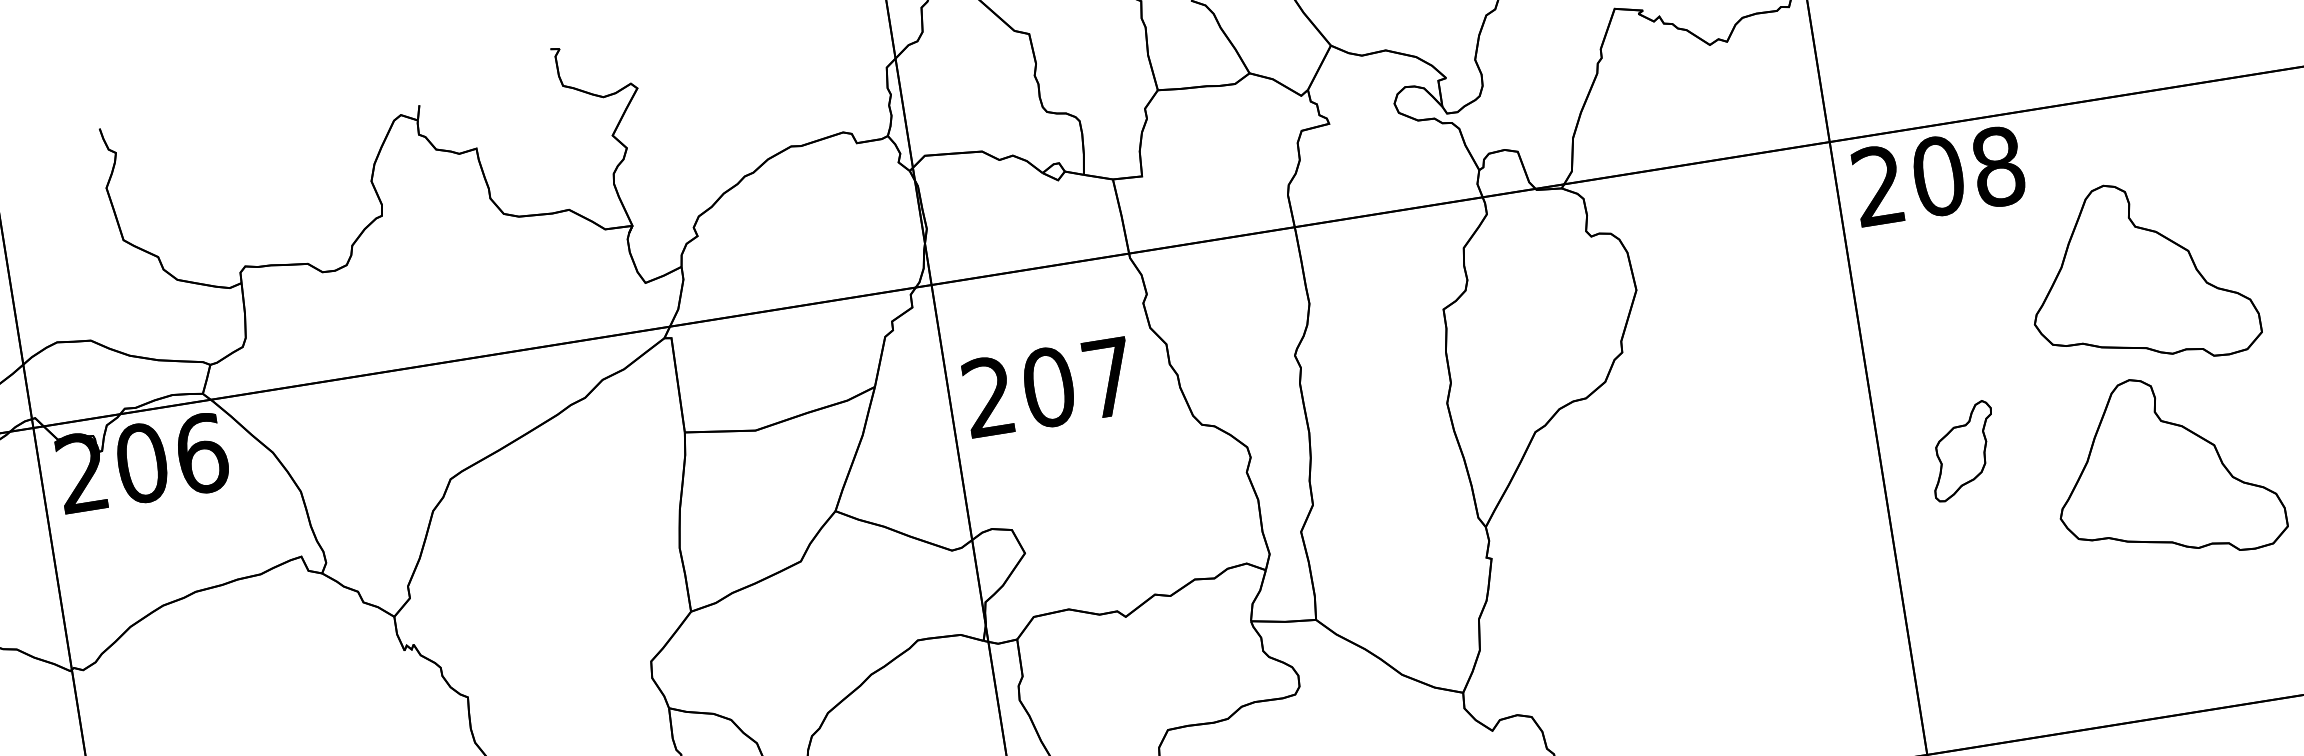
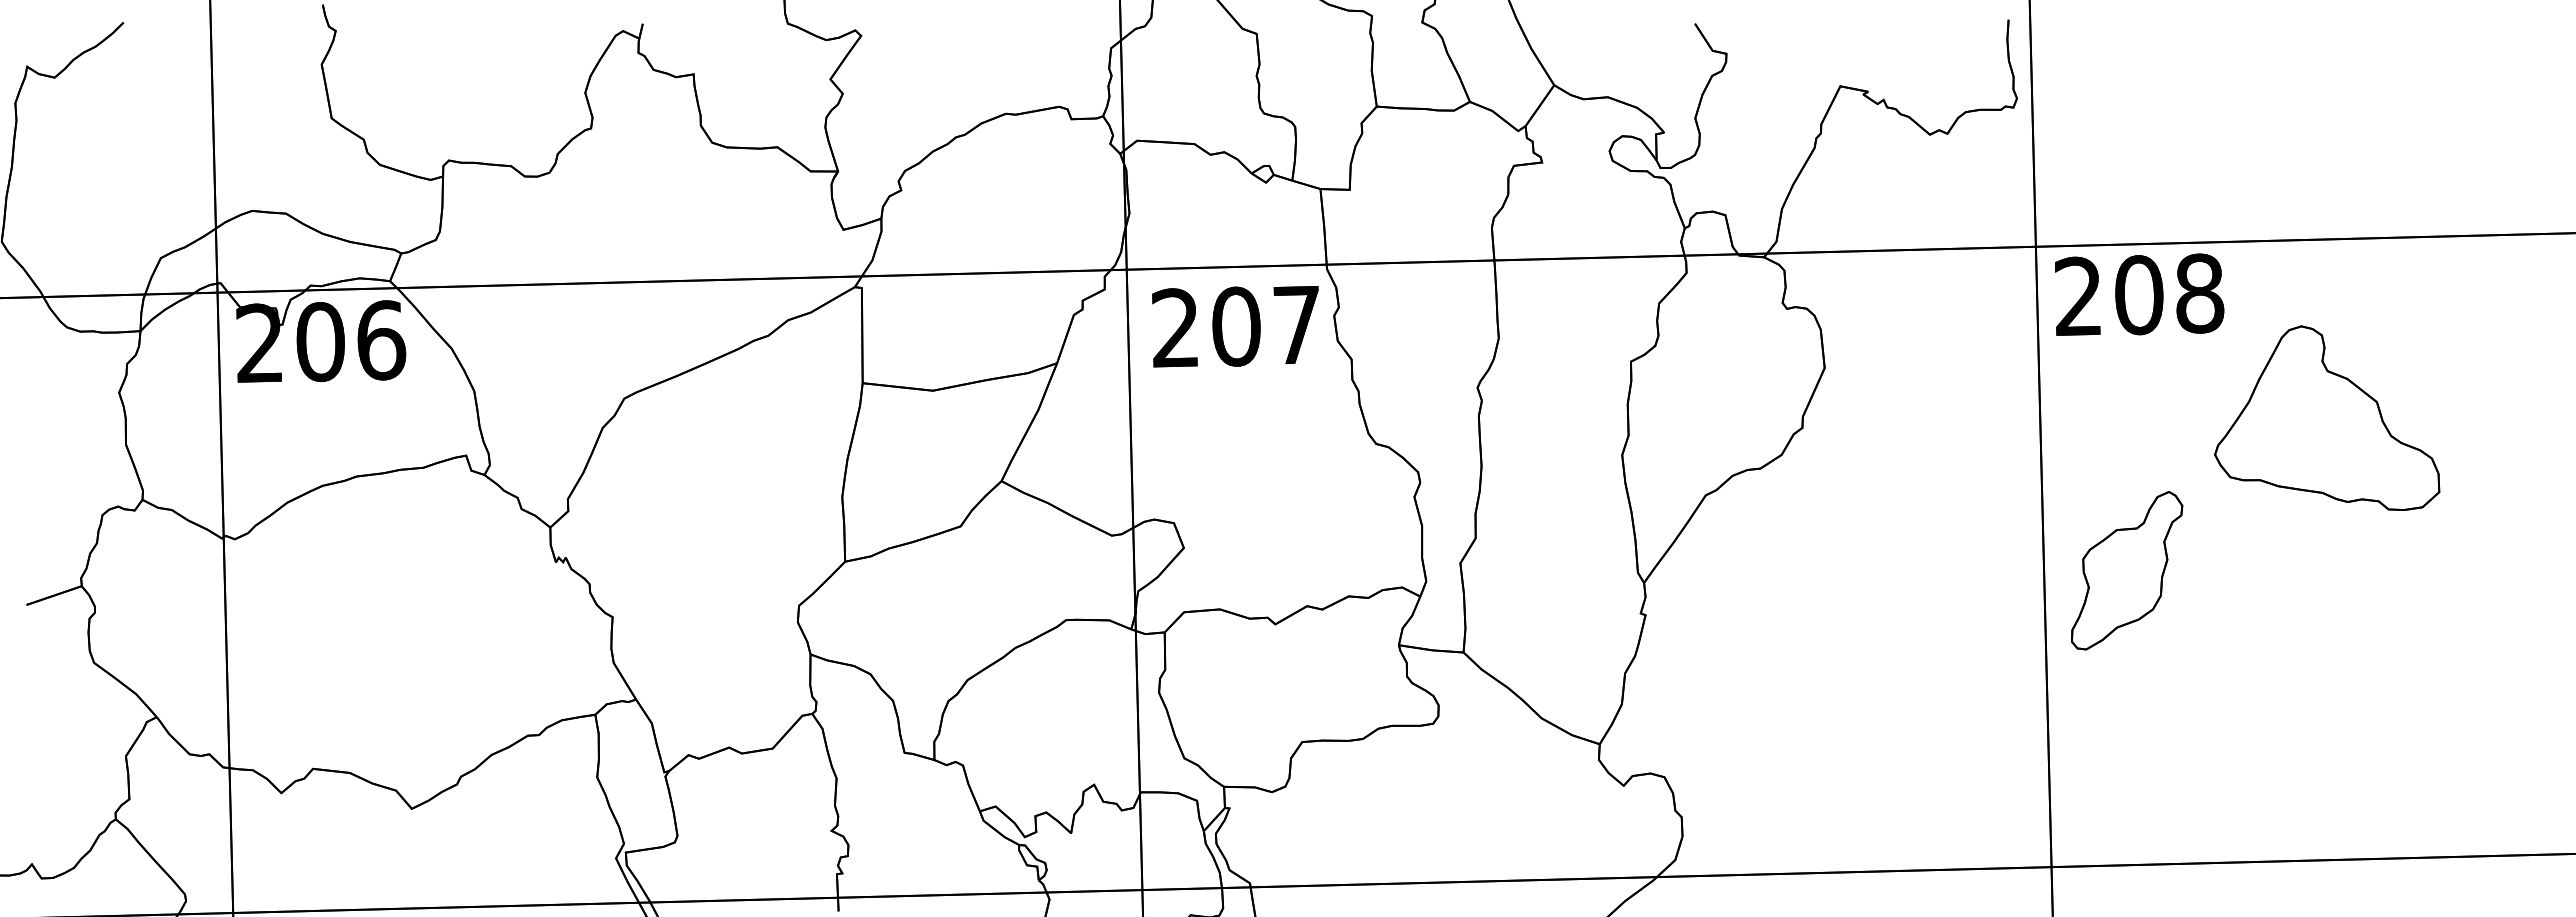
text: (1047, 387) -> (1235, 326), moved
part: (1963, 450) -> (2127, 570), size x1.67
part: (2167, 466) -> (2327, 613), removed

